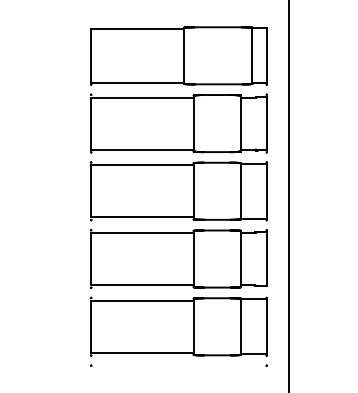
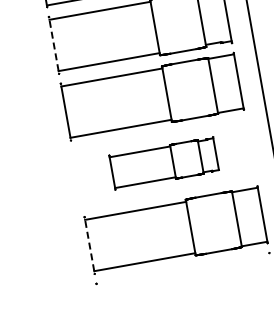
line: (91, 123) -> (54, 45), solid -> dashed
part: (178, 258) -> (163, 163), size x0.6
line: (91, 326) -> (89, 245), solid -> dashed

